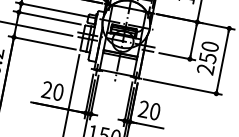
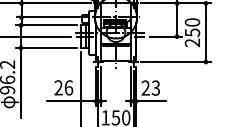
text: (58, 91) -> (68, 87), 20 -> 26
text: (154, 110) -> (155, 87), 20 -> 23

